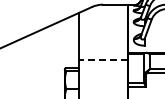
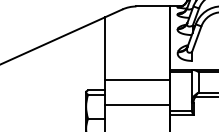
line: (103, 60) -> (137, 80), dashed -> solid
line: (103, 79) -> (137, 105), added

